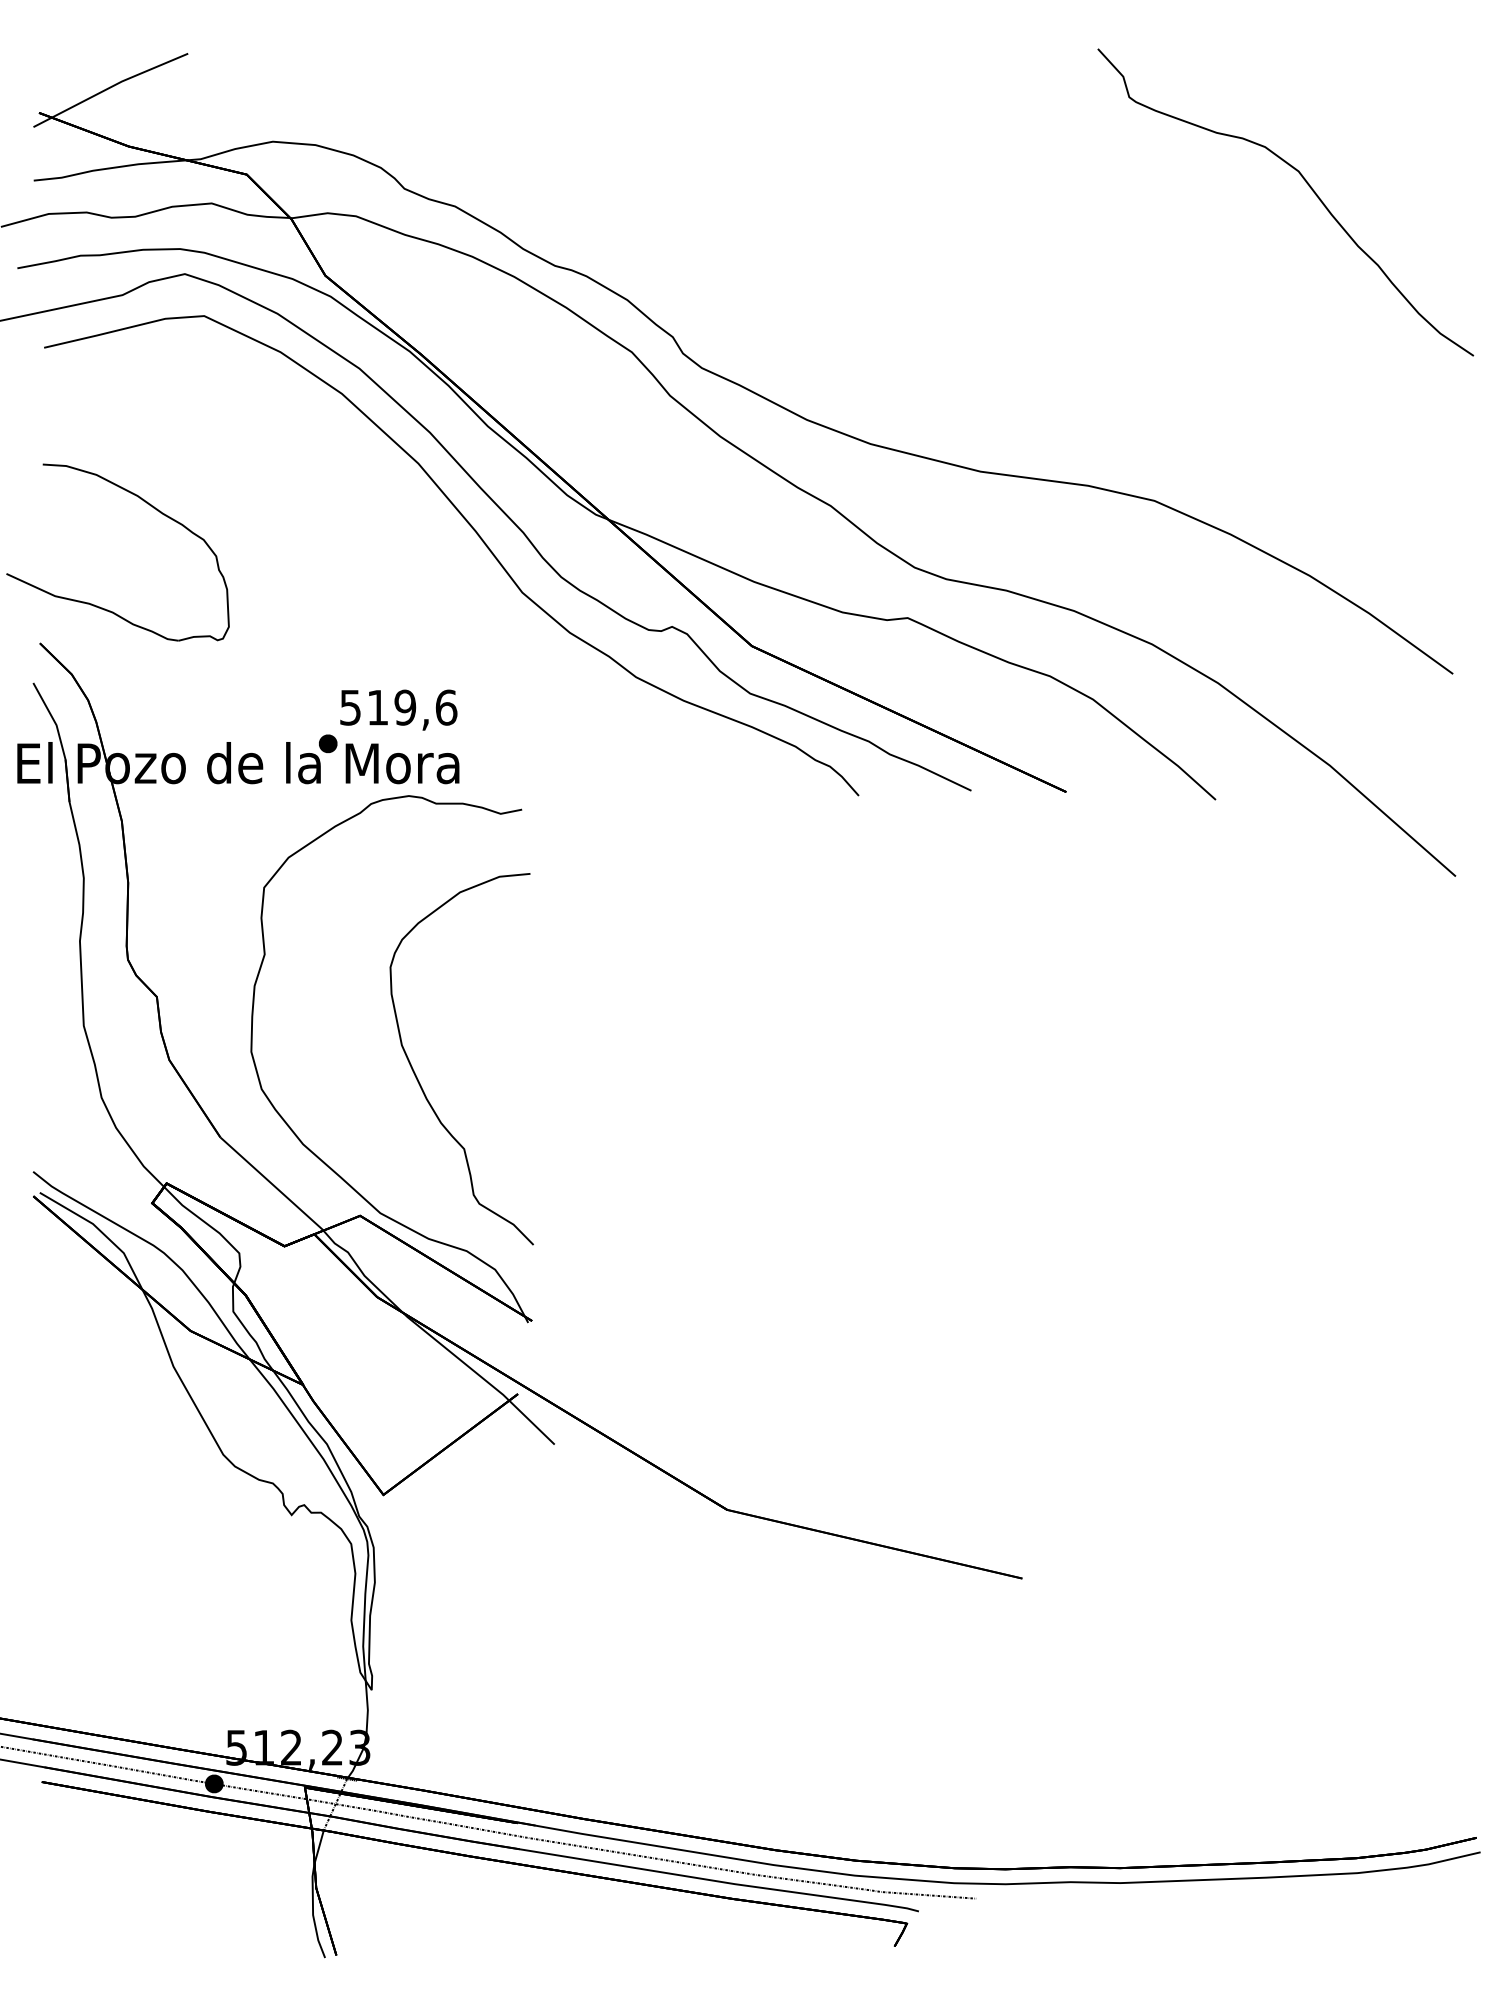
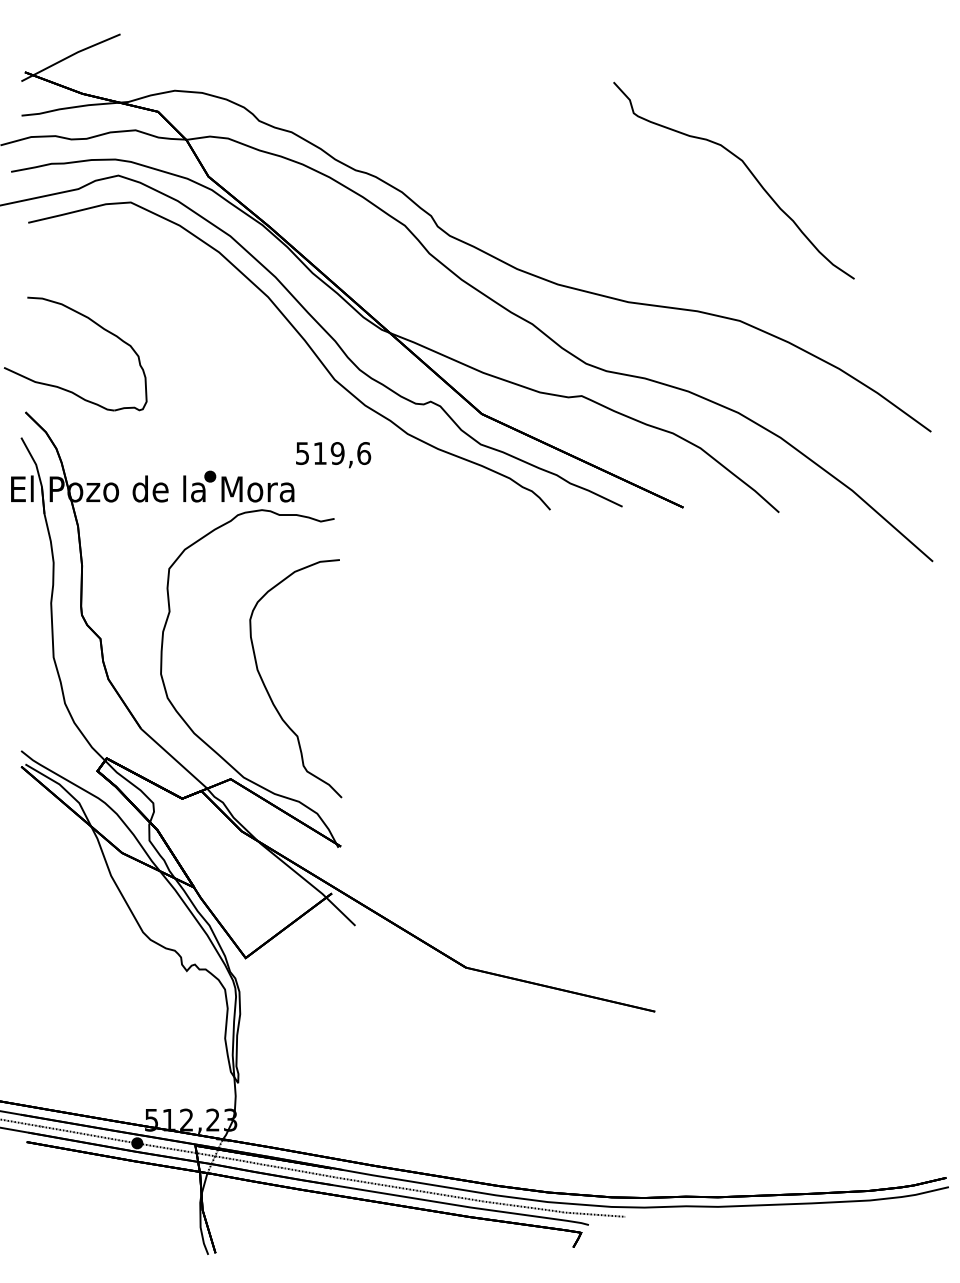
part: (1306, 185) -> (747, 169), moved
text: (398, 710) -> (333, 455), moved

